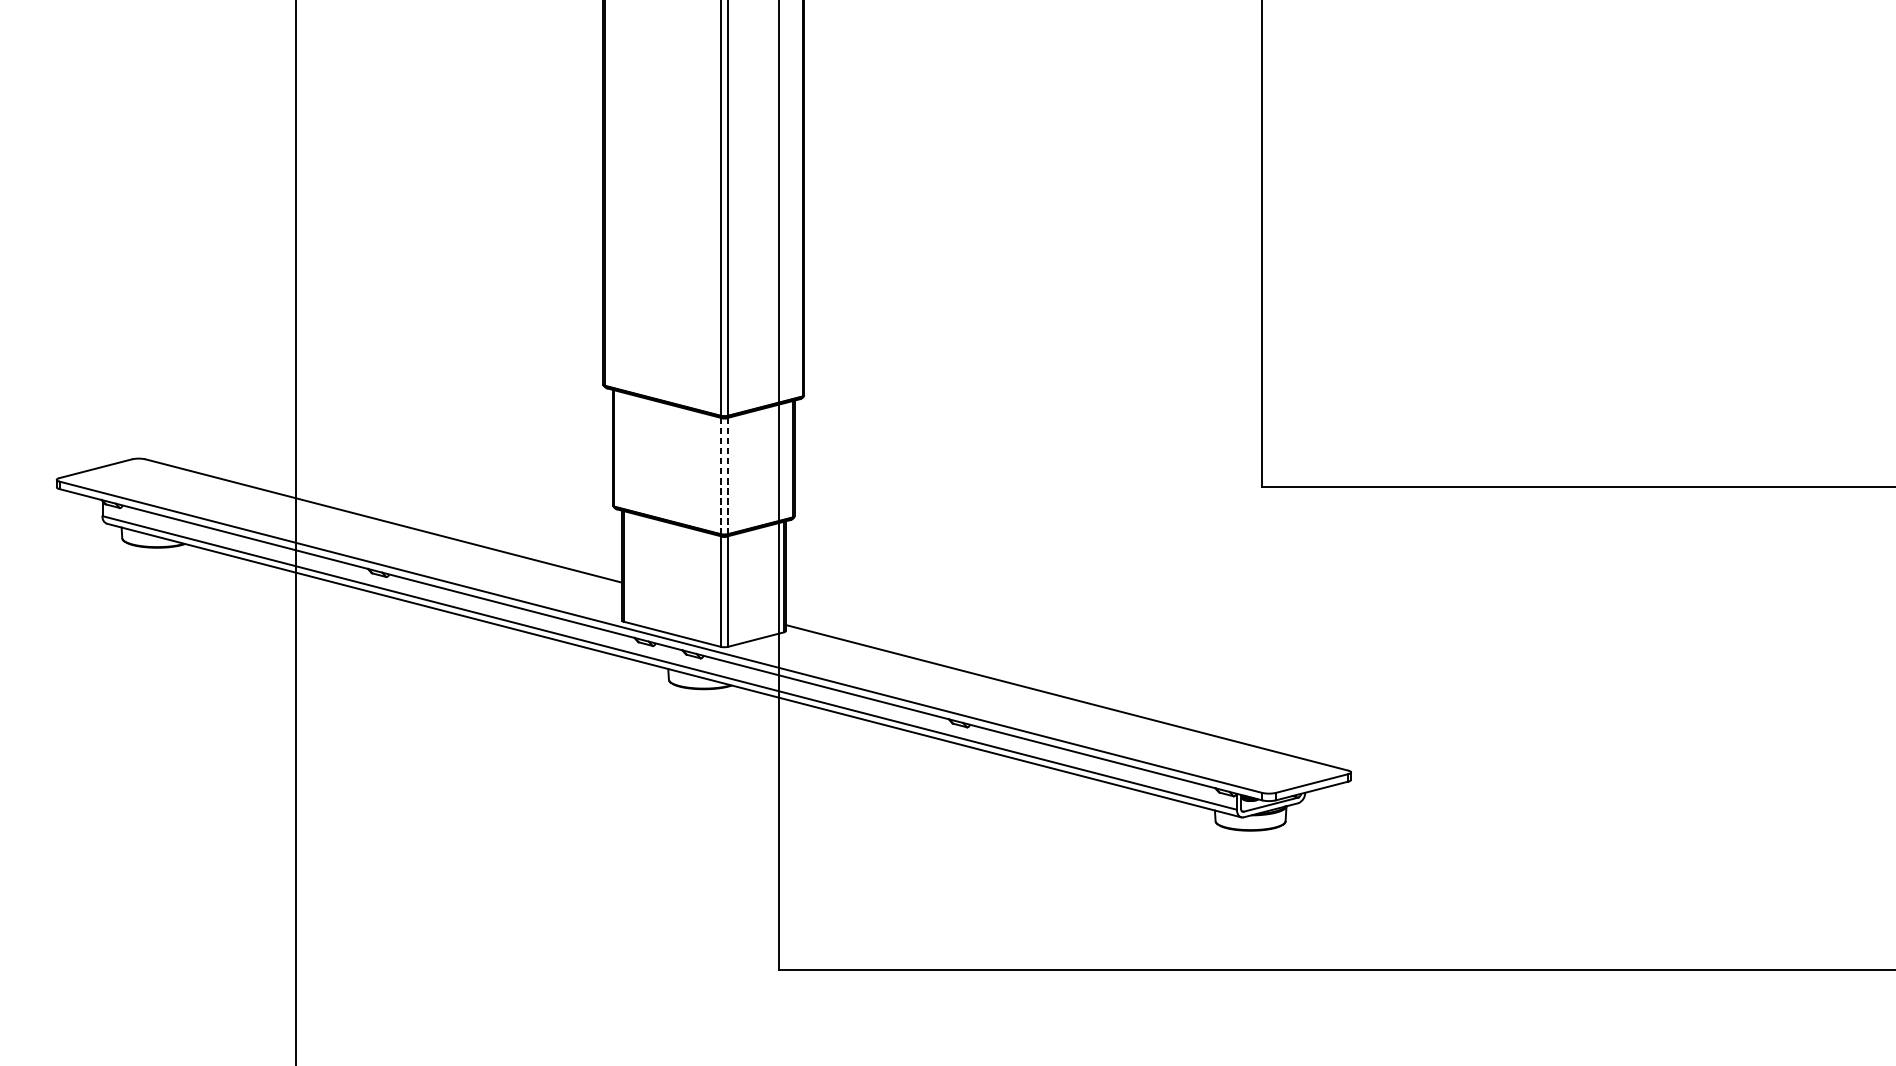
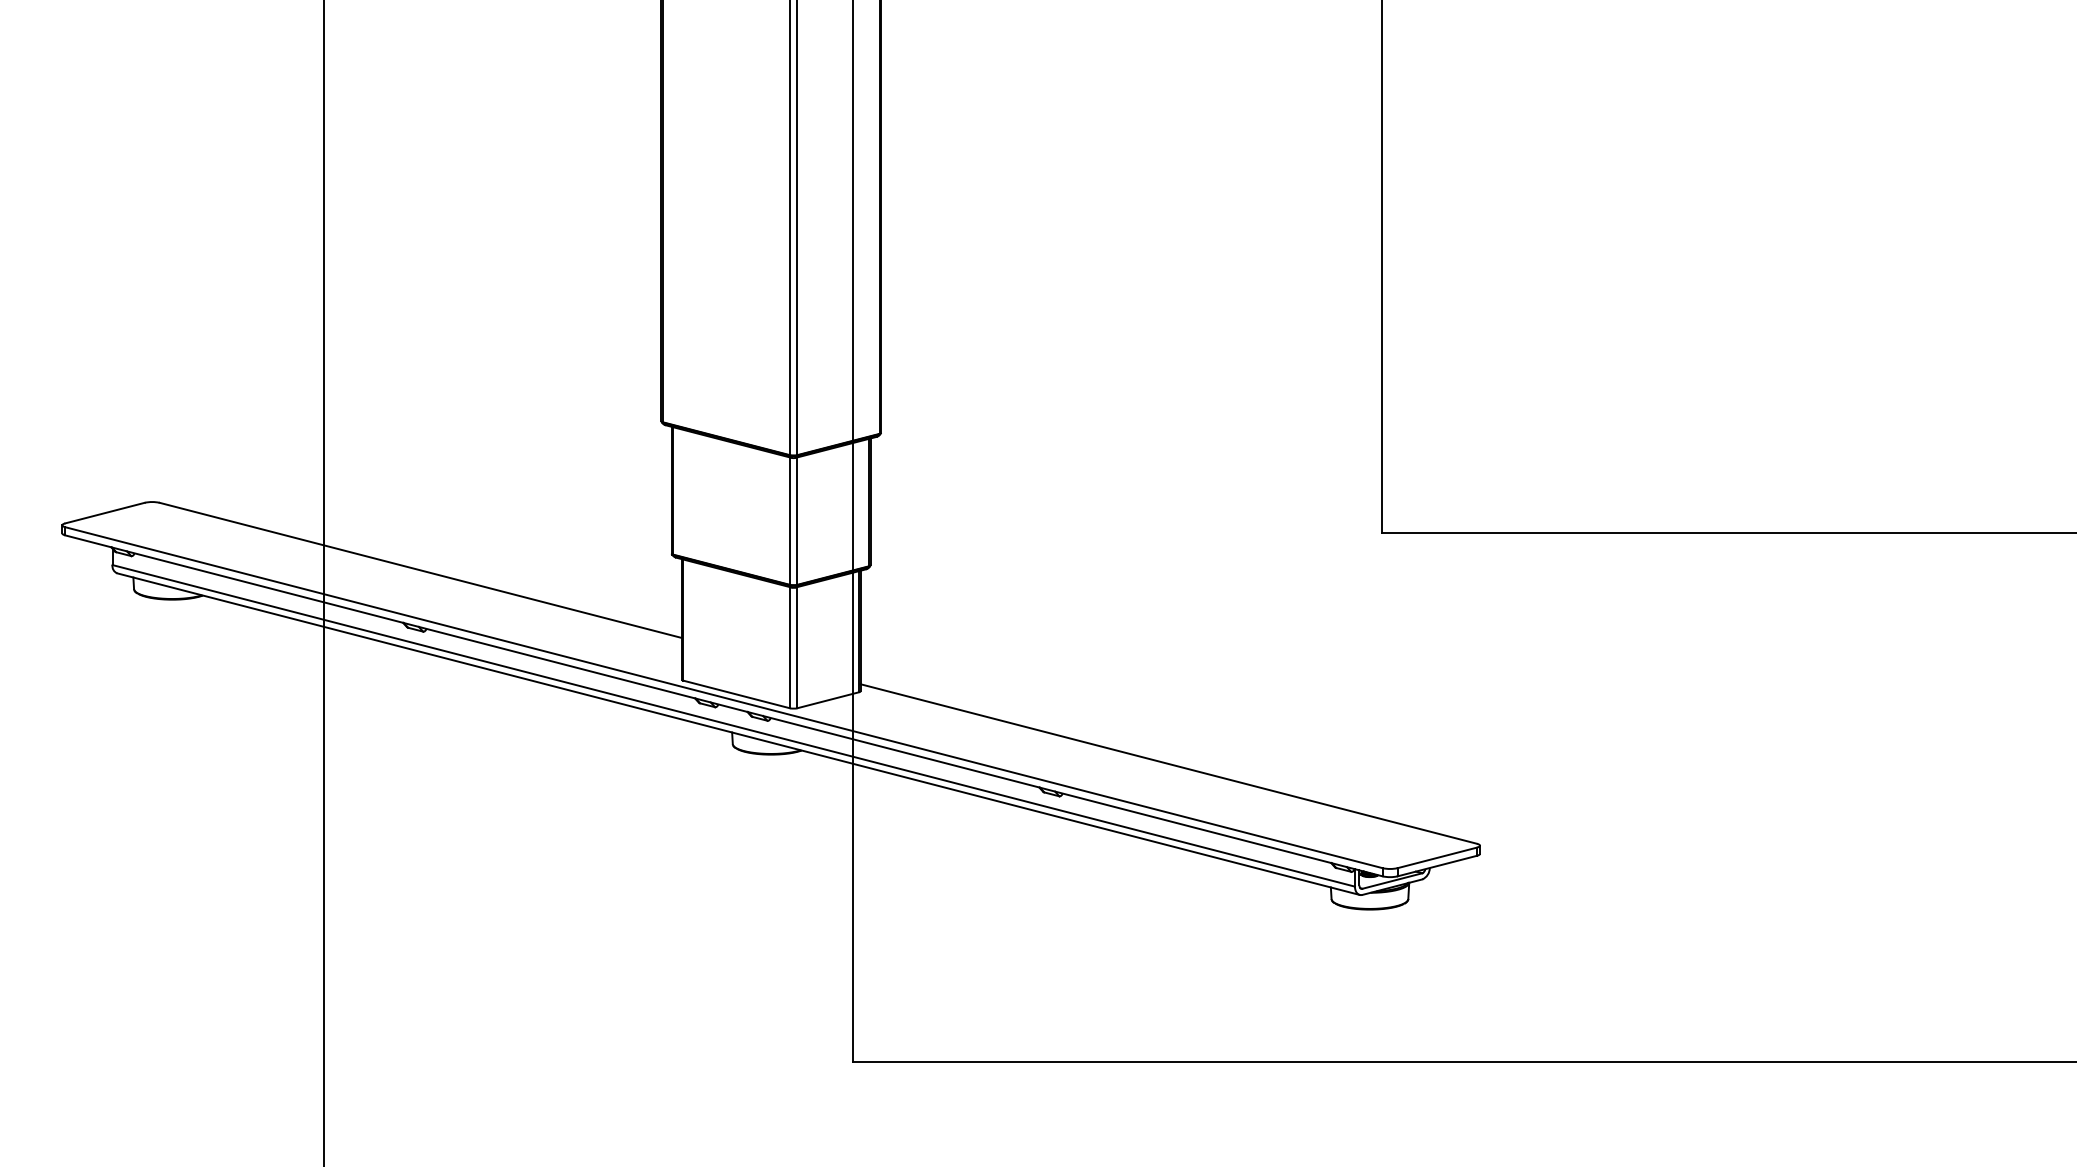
line: (720, 476) -> (789, 521), dashed -> solid
line: (727, 476) -> (797, 521), dashed -> solid

